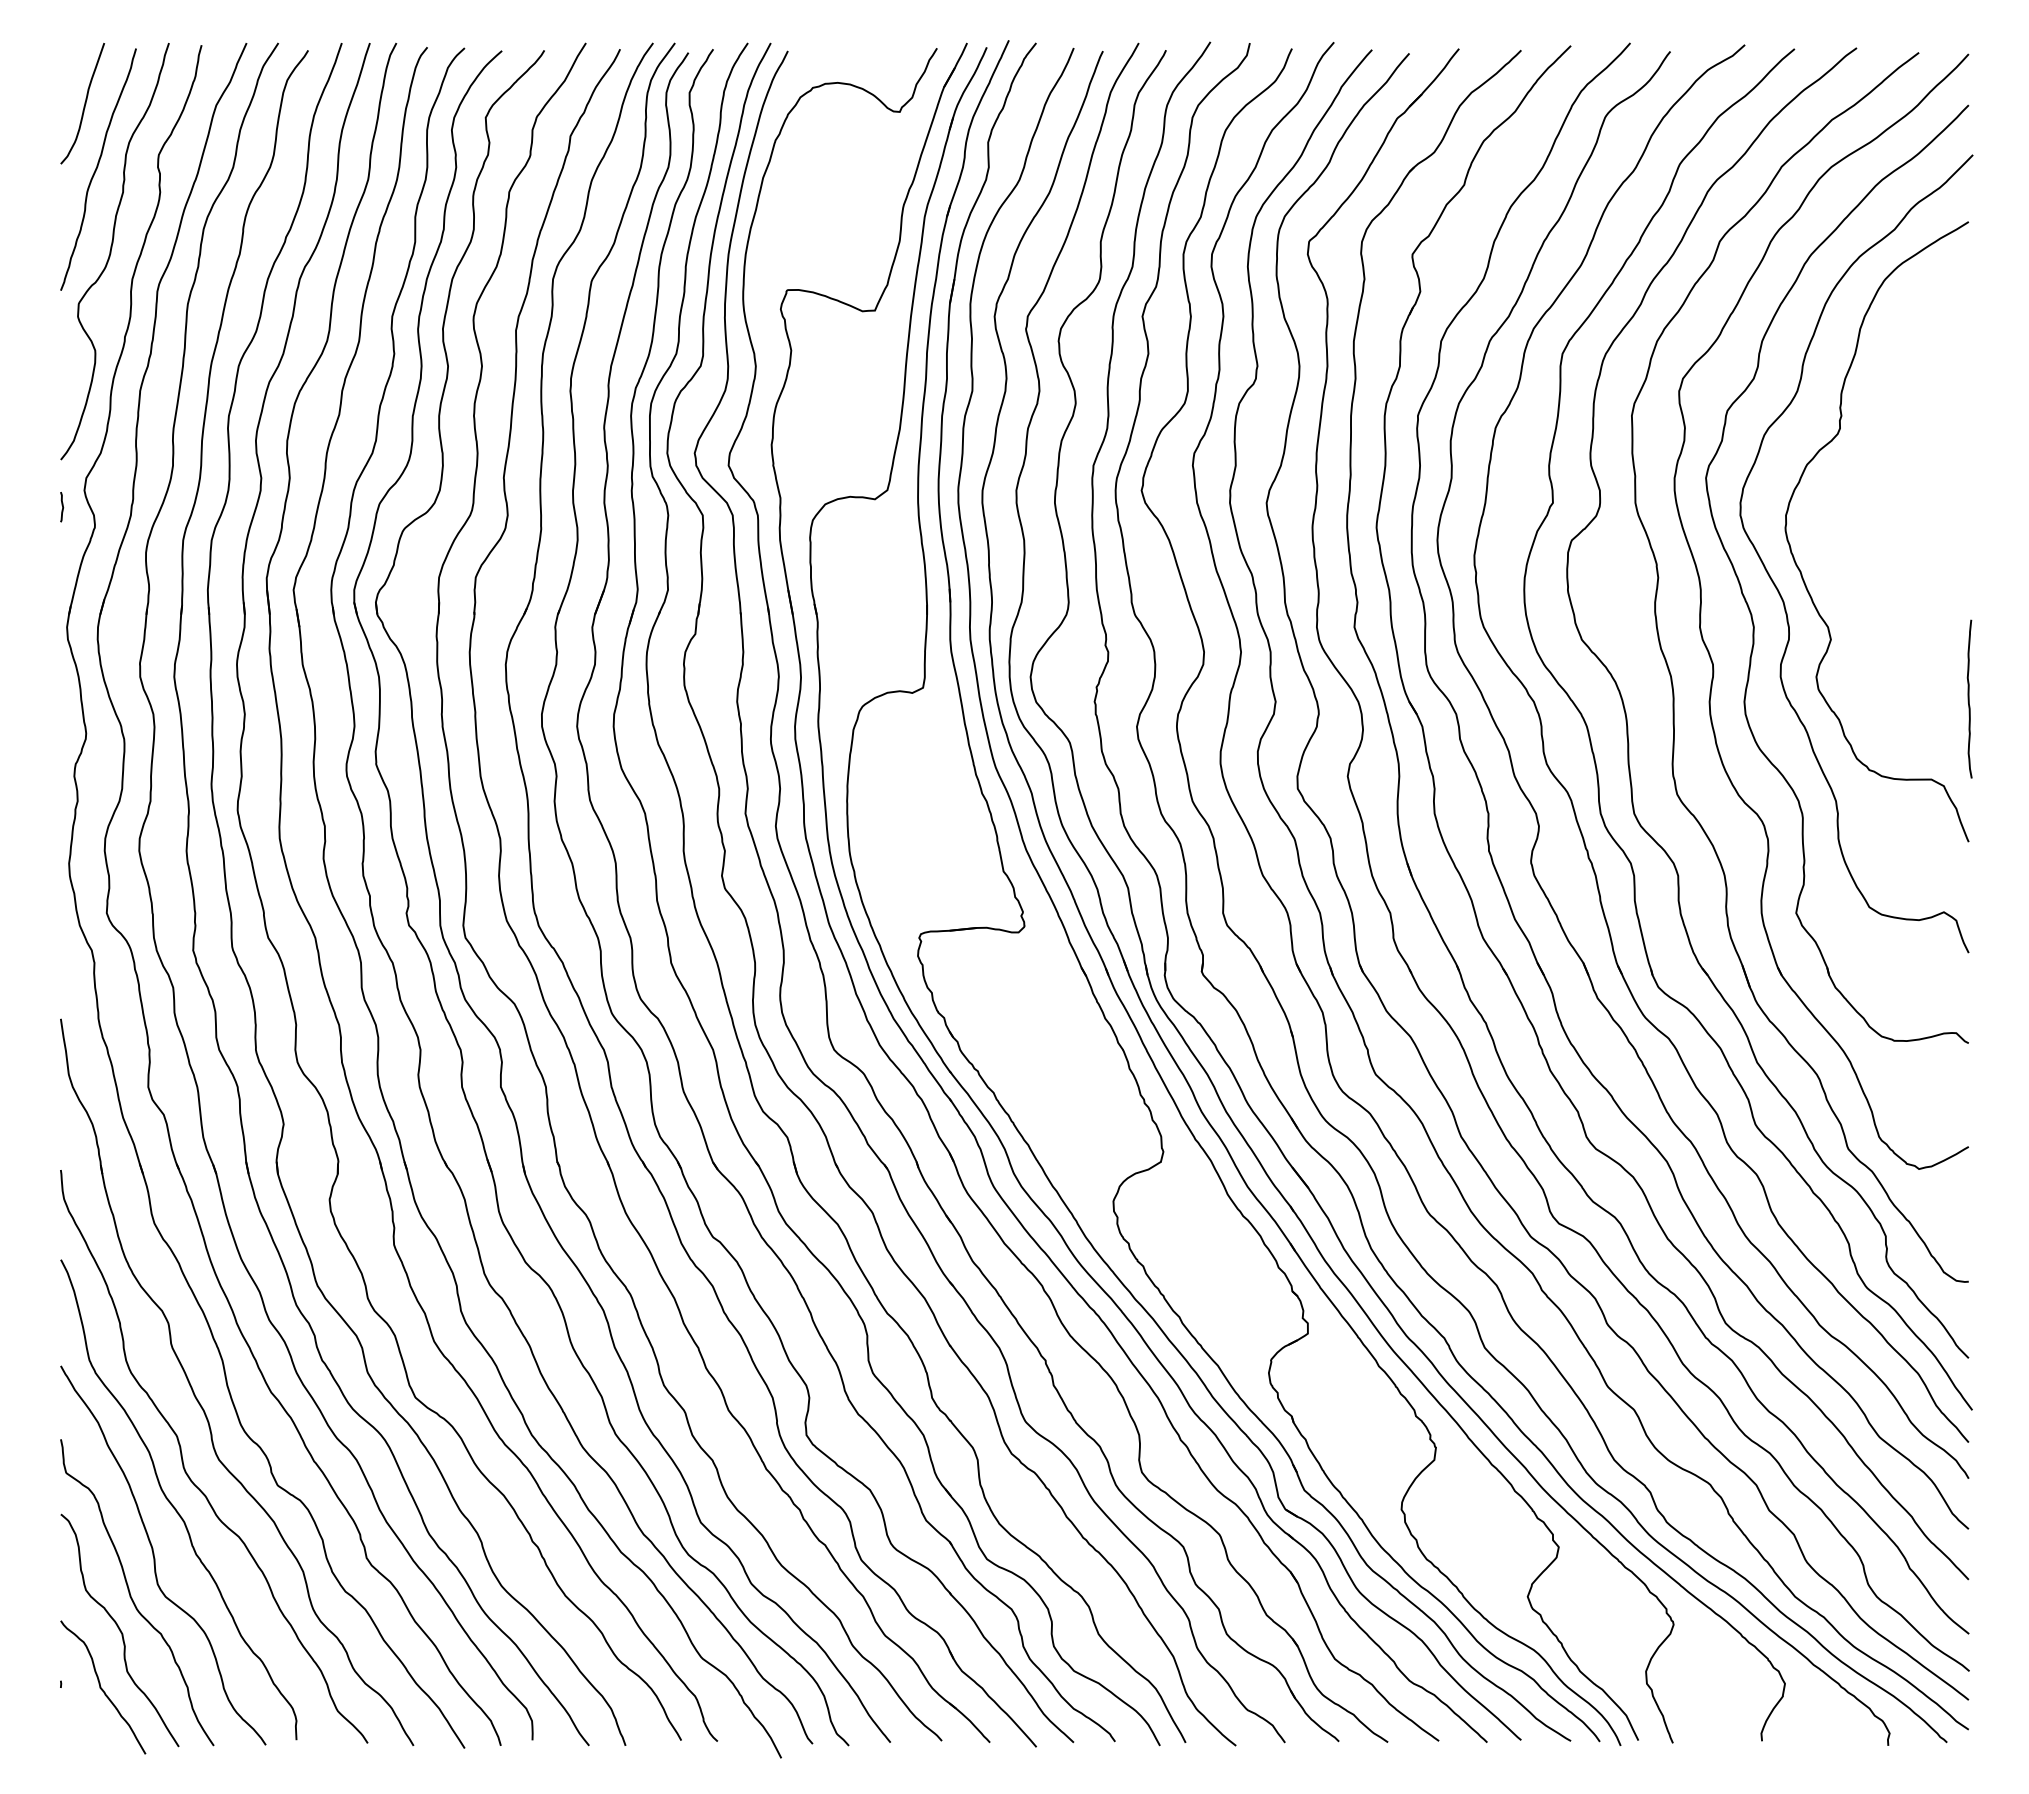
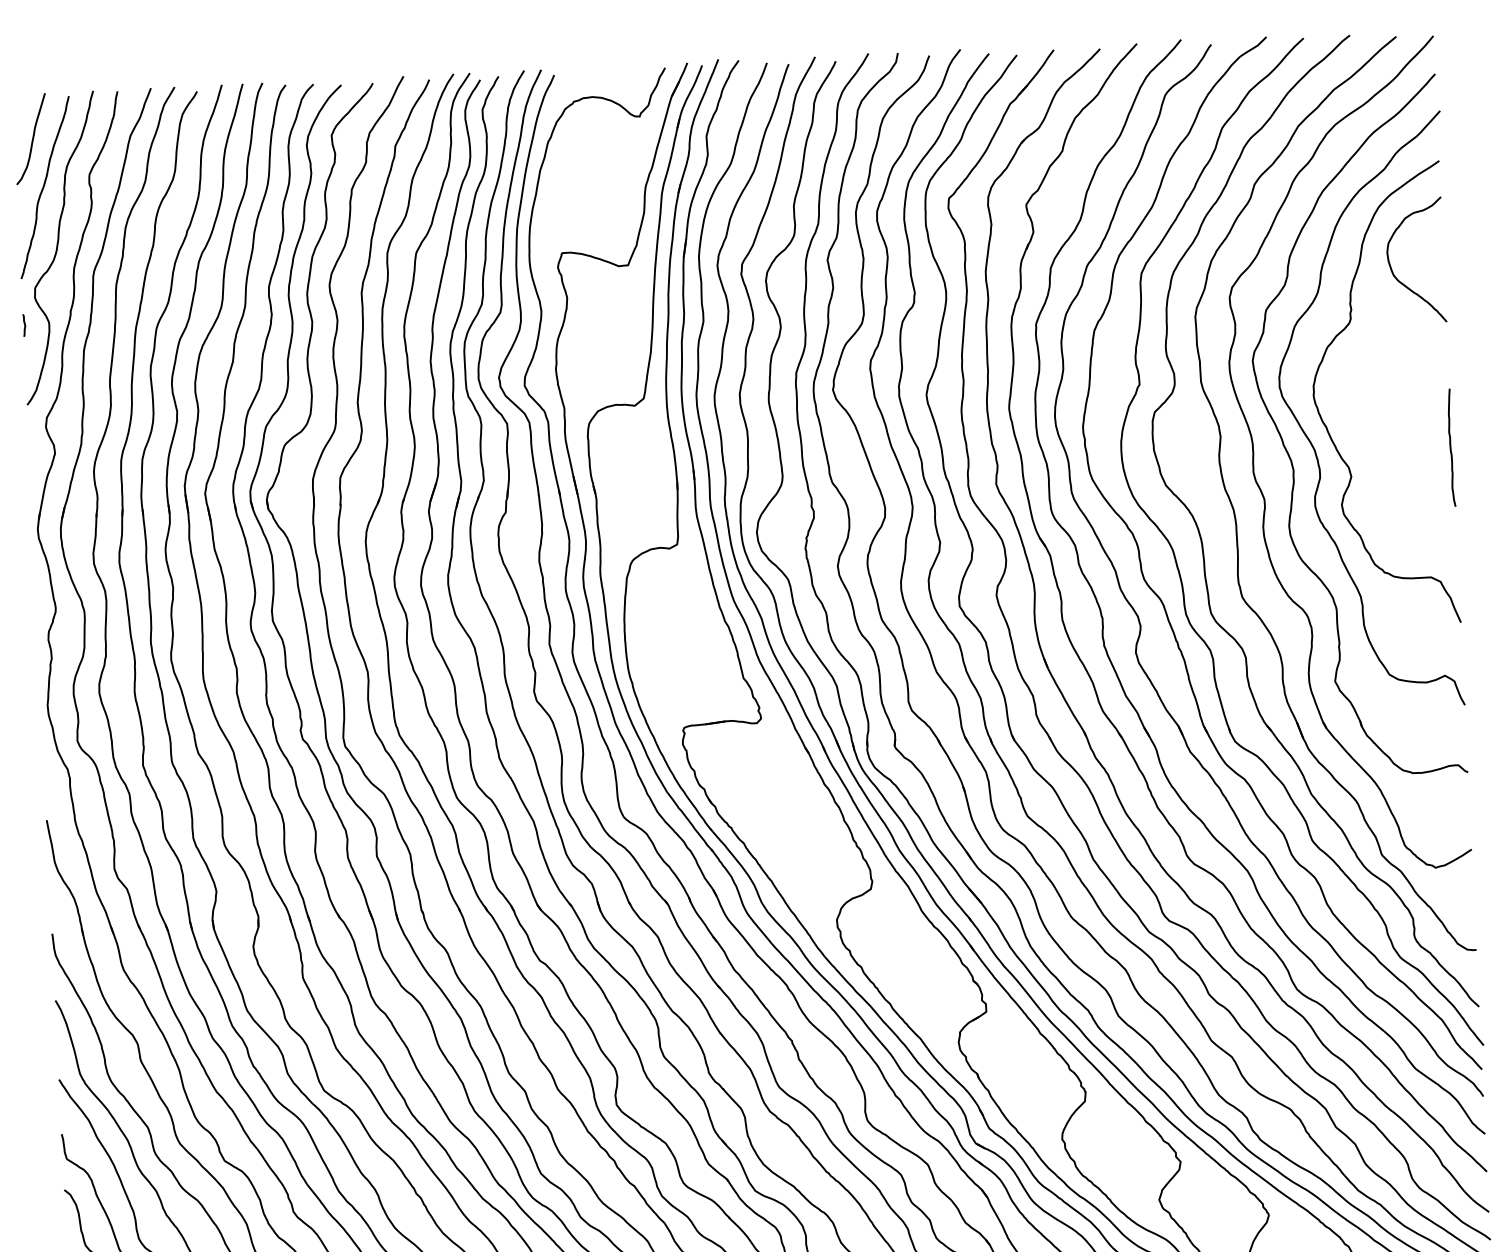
curve: (1898, 363) -> (1391, 268), added
curve: (62, 507) -> (24, 325), moved
curve: (1969, 698) -> (1451, 447), moved

